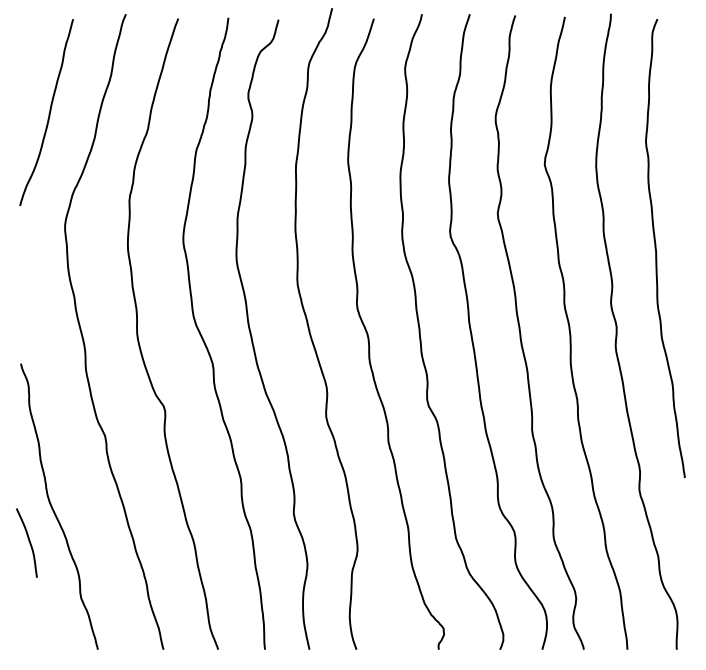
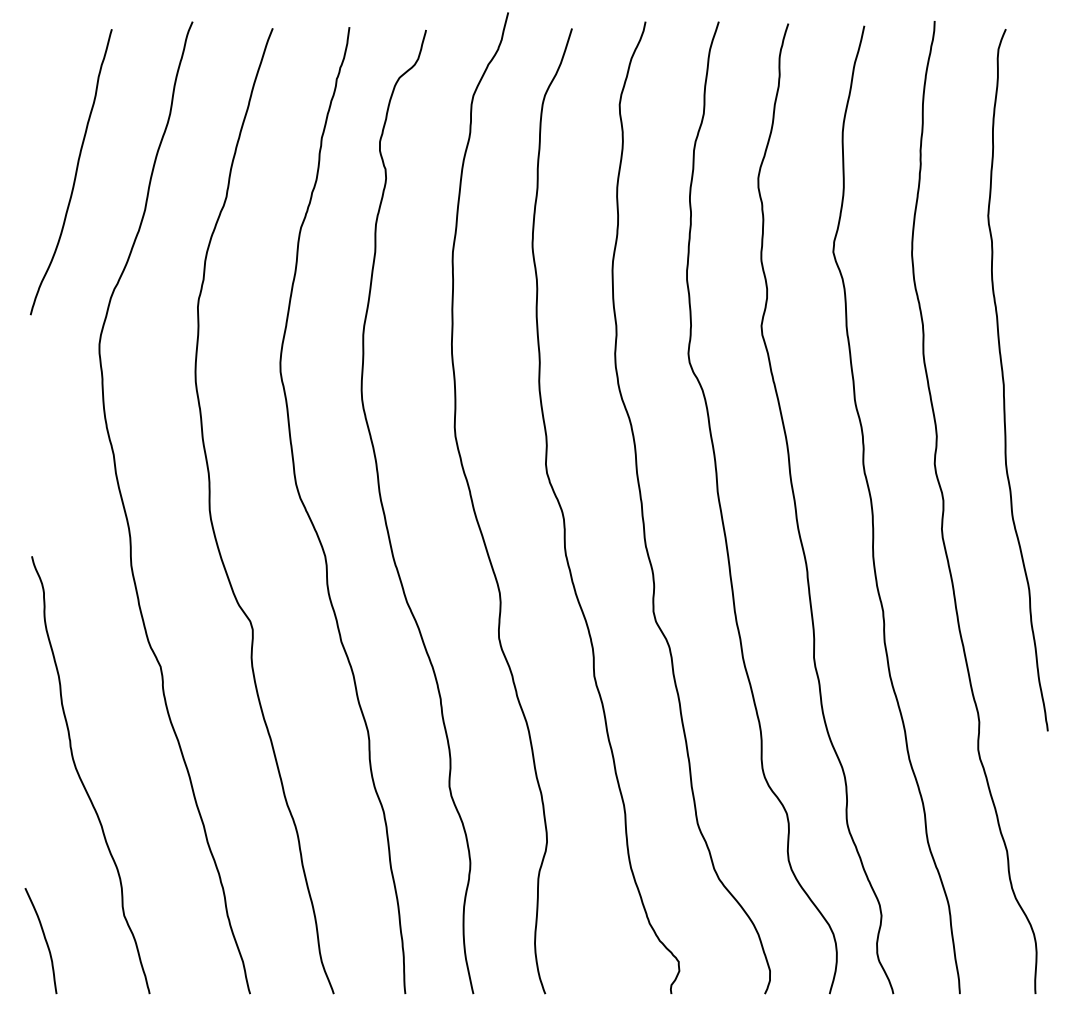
curve: (28, 541) -> (43, 938), moved

